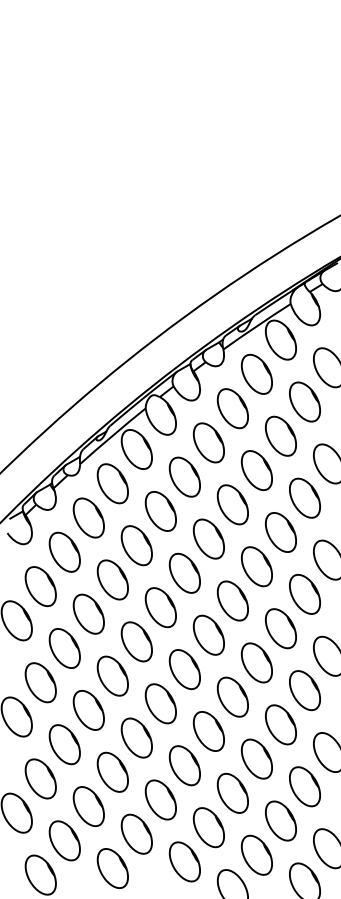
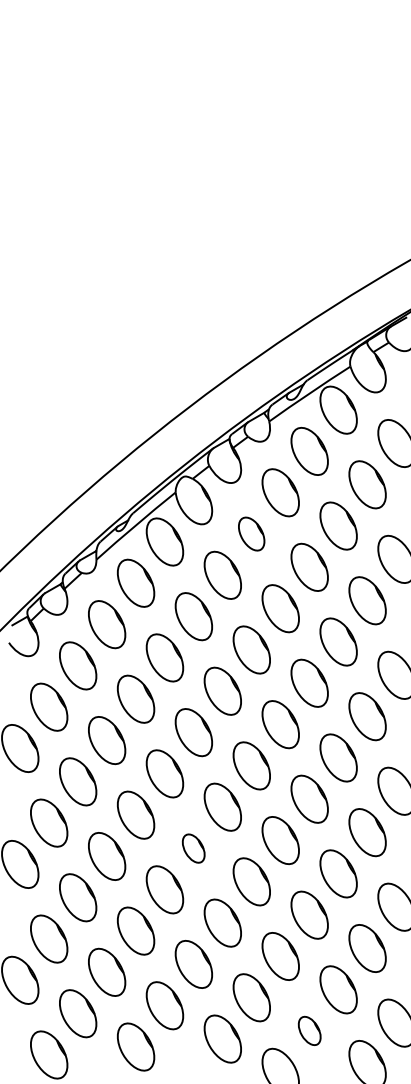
part: (208, 442) -> (251, 533), size x0.7
part: (160, 703) -> (193, 848), size x0.6
part: (256, 854) -> (309, 1030), size x0.6

